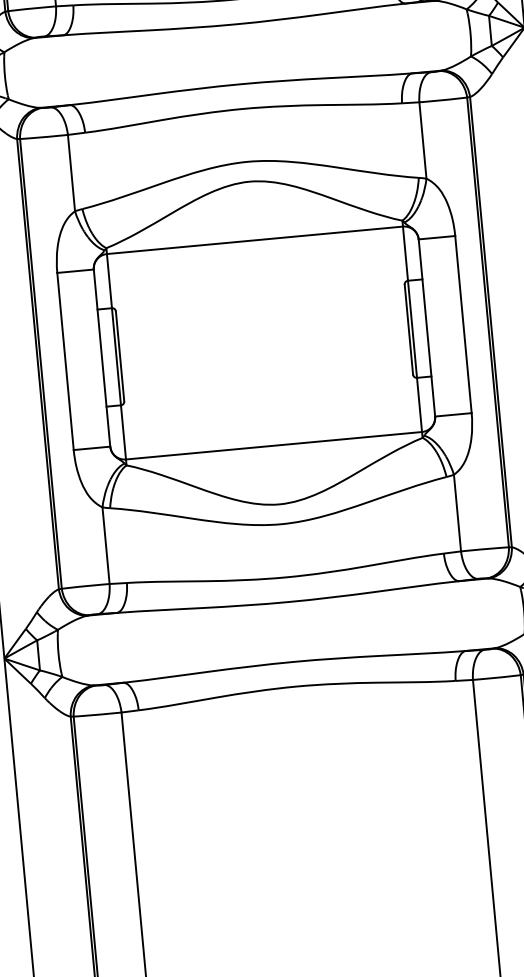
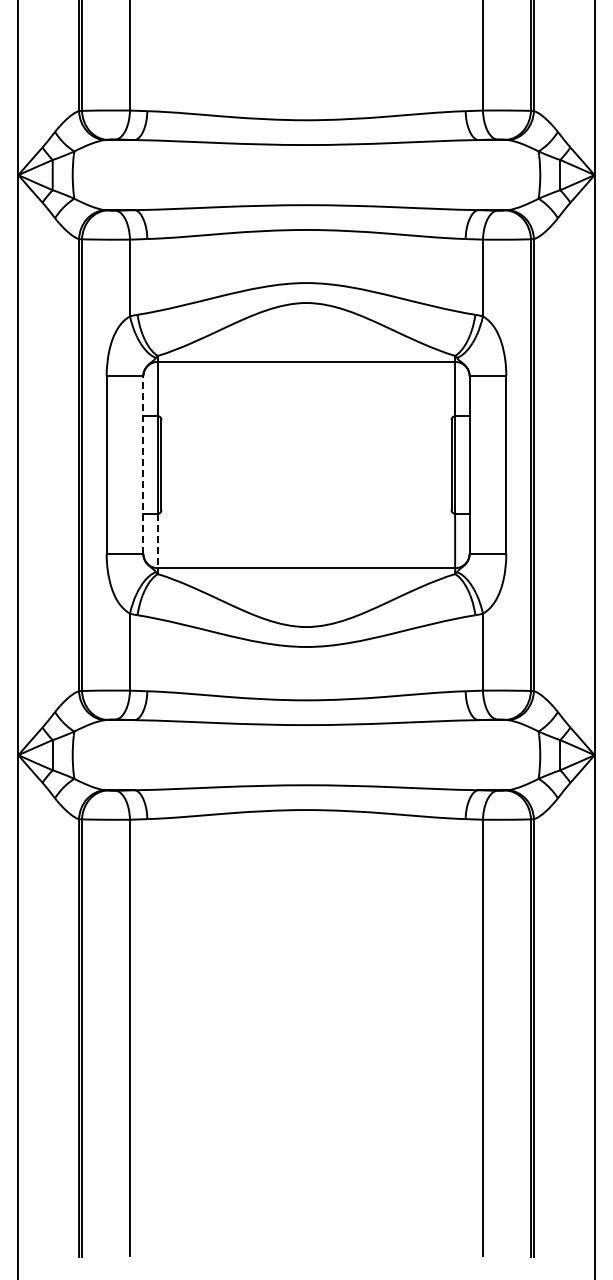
line: (102, 358) -> (143, 465), solid -> dashed
line: (123, 432) -> (157, 541), solid -> dashed

